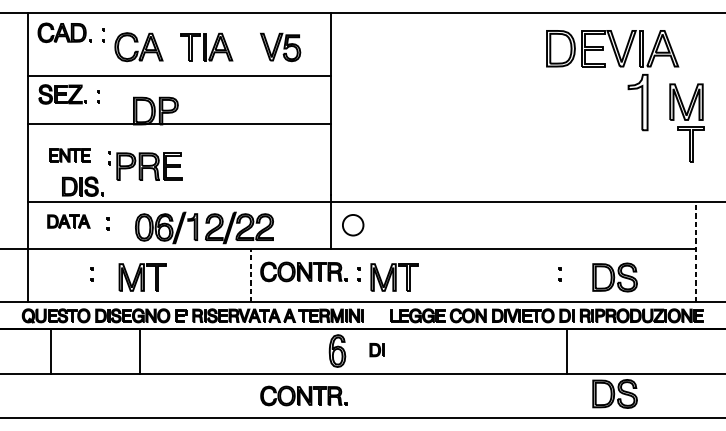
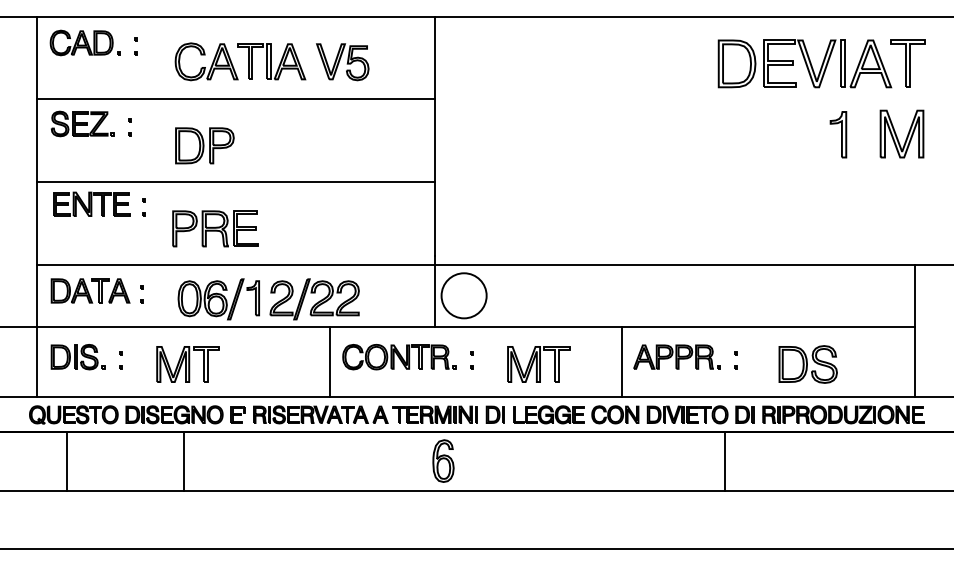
part: (138, 46) -> (206, 61), moved
part: (280, 47) -> (342, 62), moved
part: (638, 102) -> (838, 134), size x0.62
line: (179, 124) -> (236, 182), moved
part: (690, 144) -> (907, 63), moved
part: (69, 154) -> (91, 203), size x1.43
part: (149, 166) -> (215, 228), moved
part: (82, 186) -> (77, 357), moved
part: (68, 221) -> (90, 290), size x1.43
circle: (352, 225) -> (463, 295), size x1.67
line: (695, 251) -> (914, 330), dashed -> solid
part: (514, 271) -> (676, 356), added
line: (250, 275) -> (329, 361), dashed -> solid
line: (473, 275) -> (622, 361), added
part: (394, 277) -> (538, 364), moved
part: (376, 349) -> (494, 414), moved
line: (566, 351) -> (724, 461), moved
part: (614, 393) -> (807, 517), removed
part: (304, 396) -> (399, 520), removed

